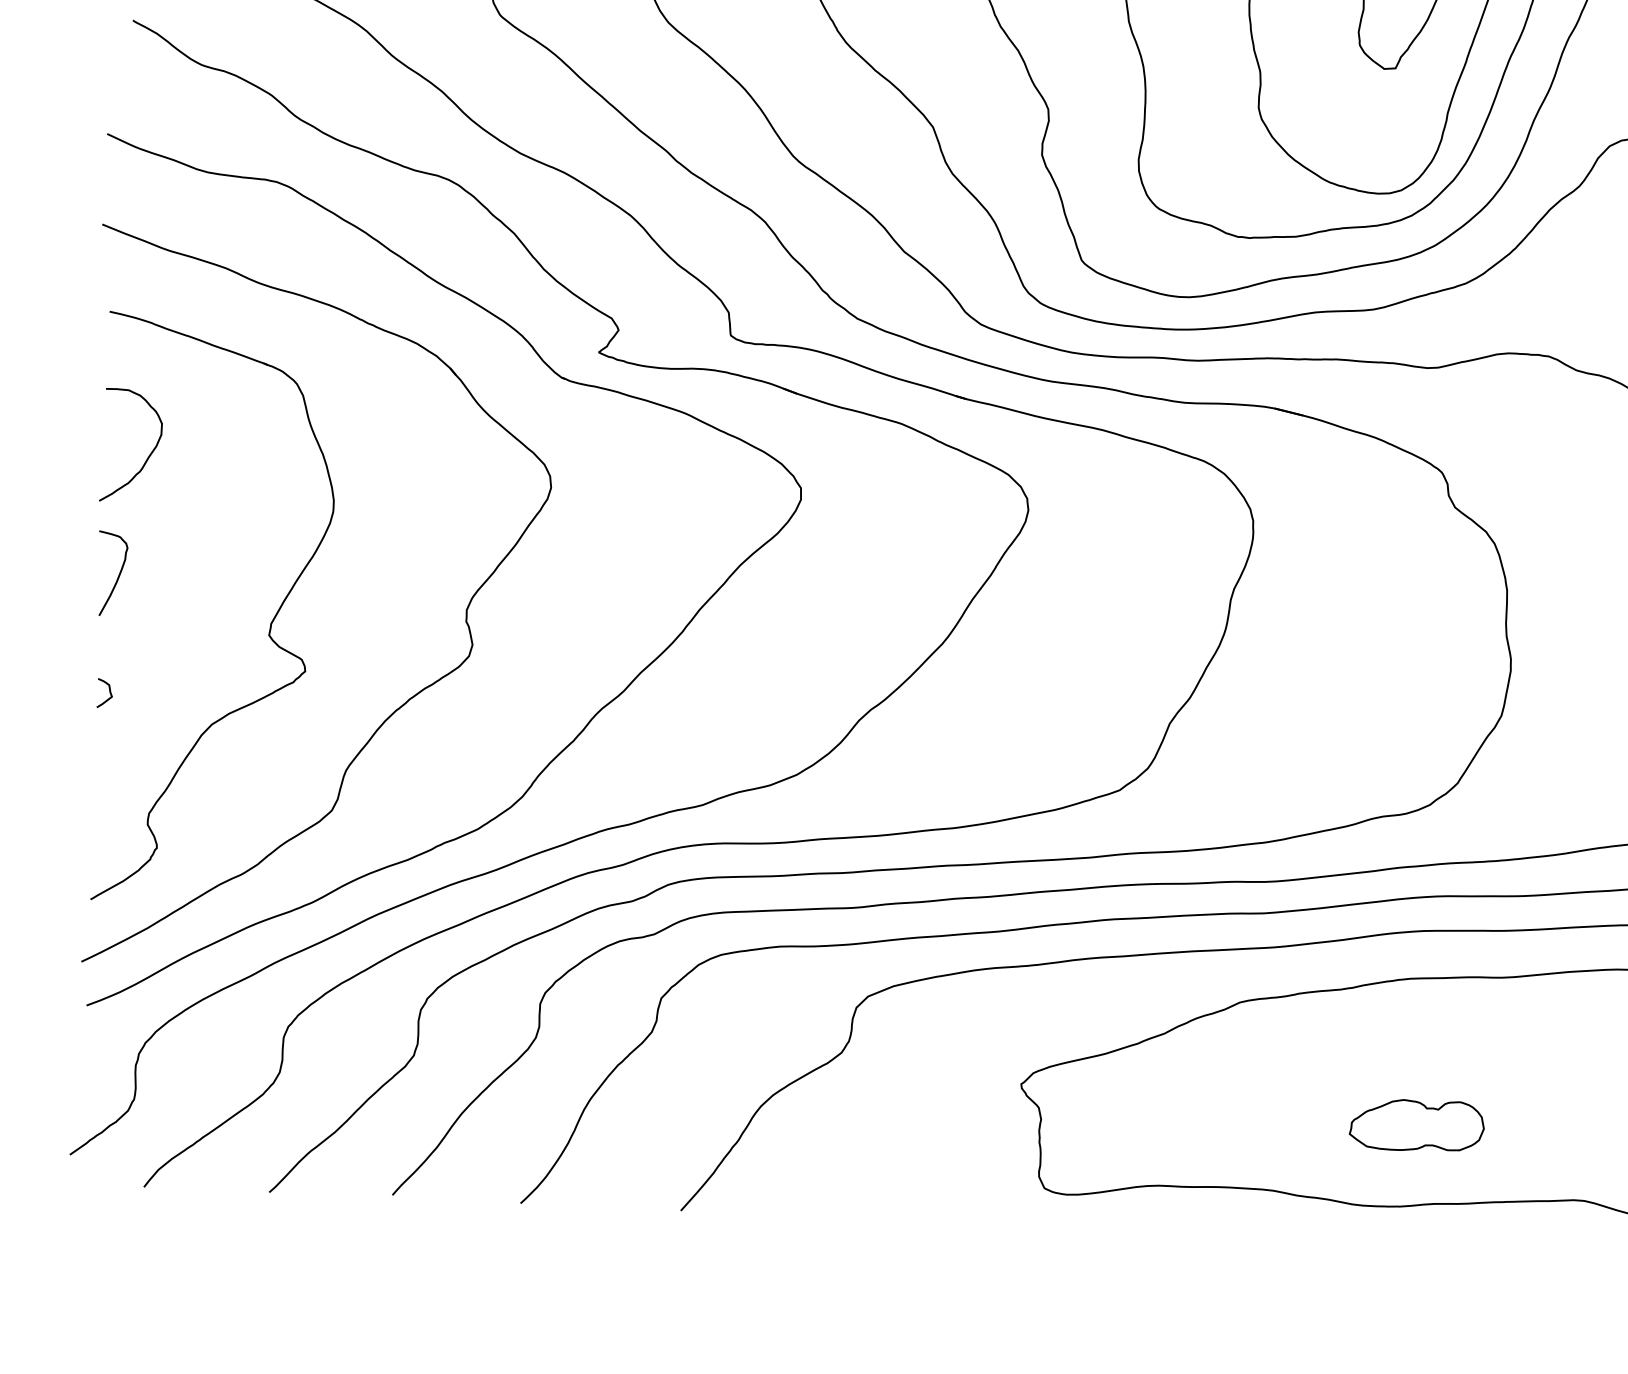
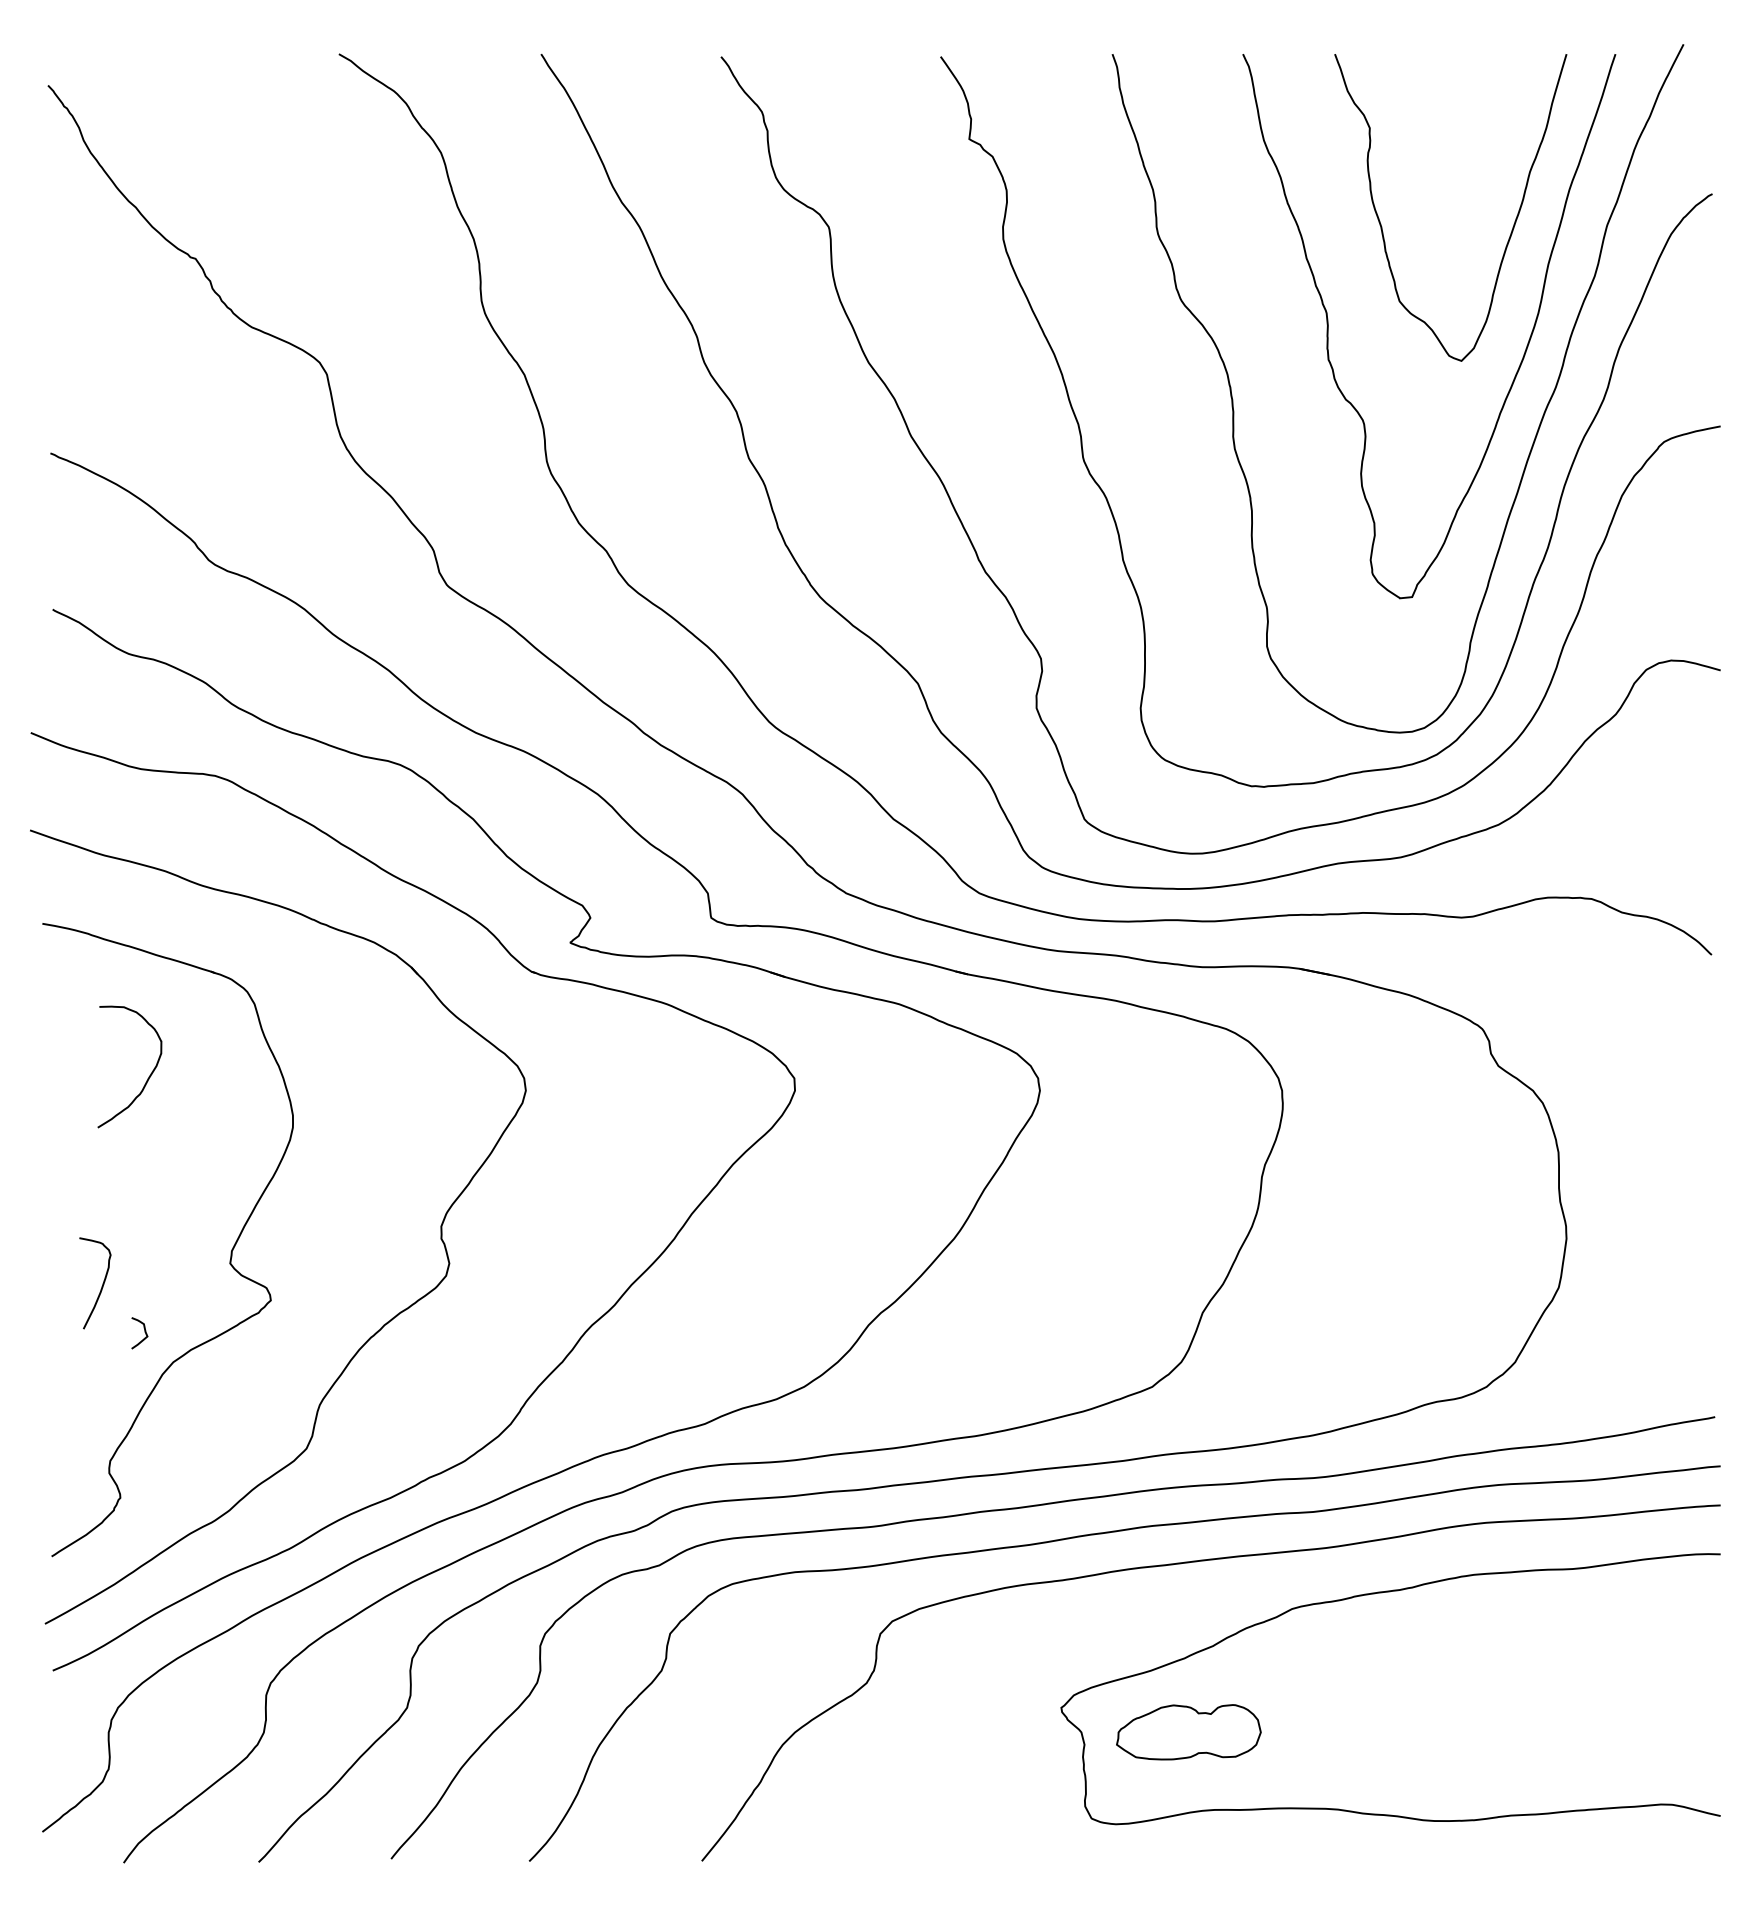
curve: (148, 455) -> (148, 1076), moved
curve: (117, 576) -> (101, 1286), moved
curve: (109, 692) -> (144, 1332), moved
part: (1416, 1125) -> (1188, 1732), moved

